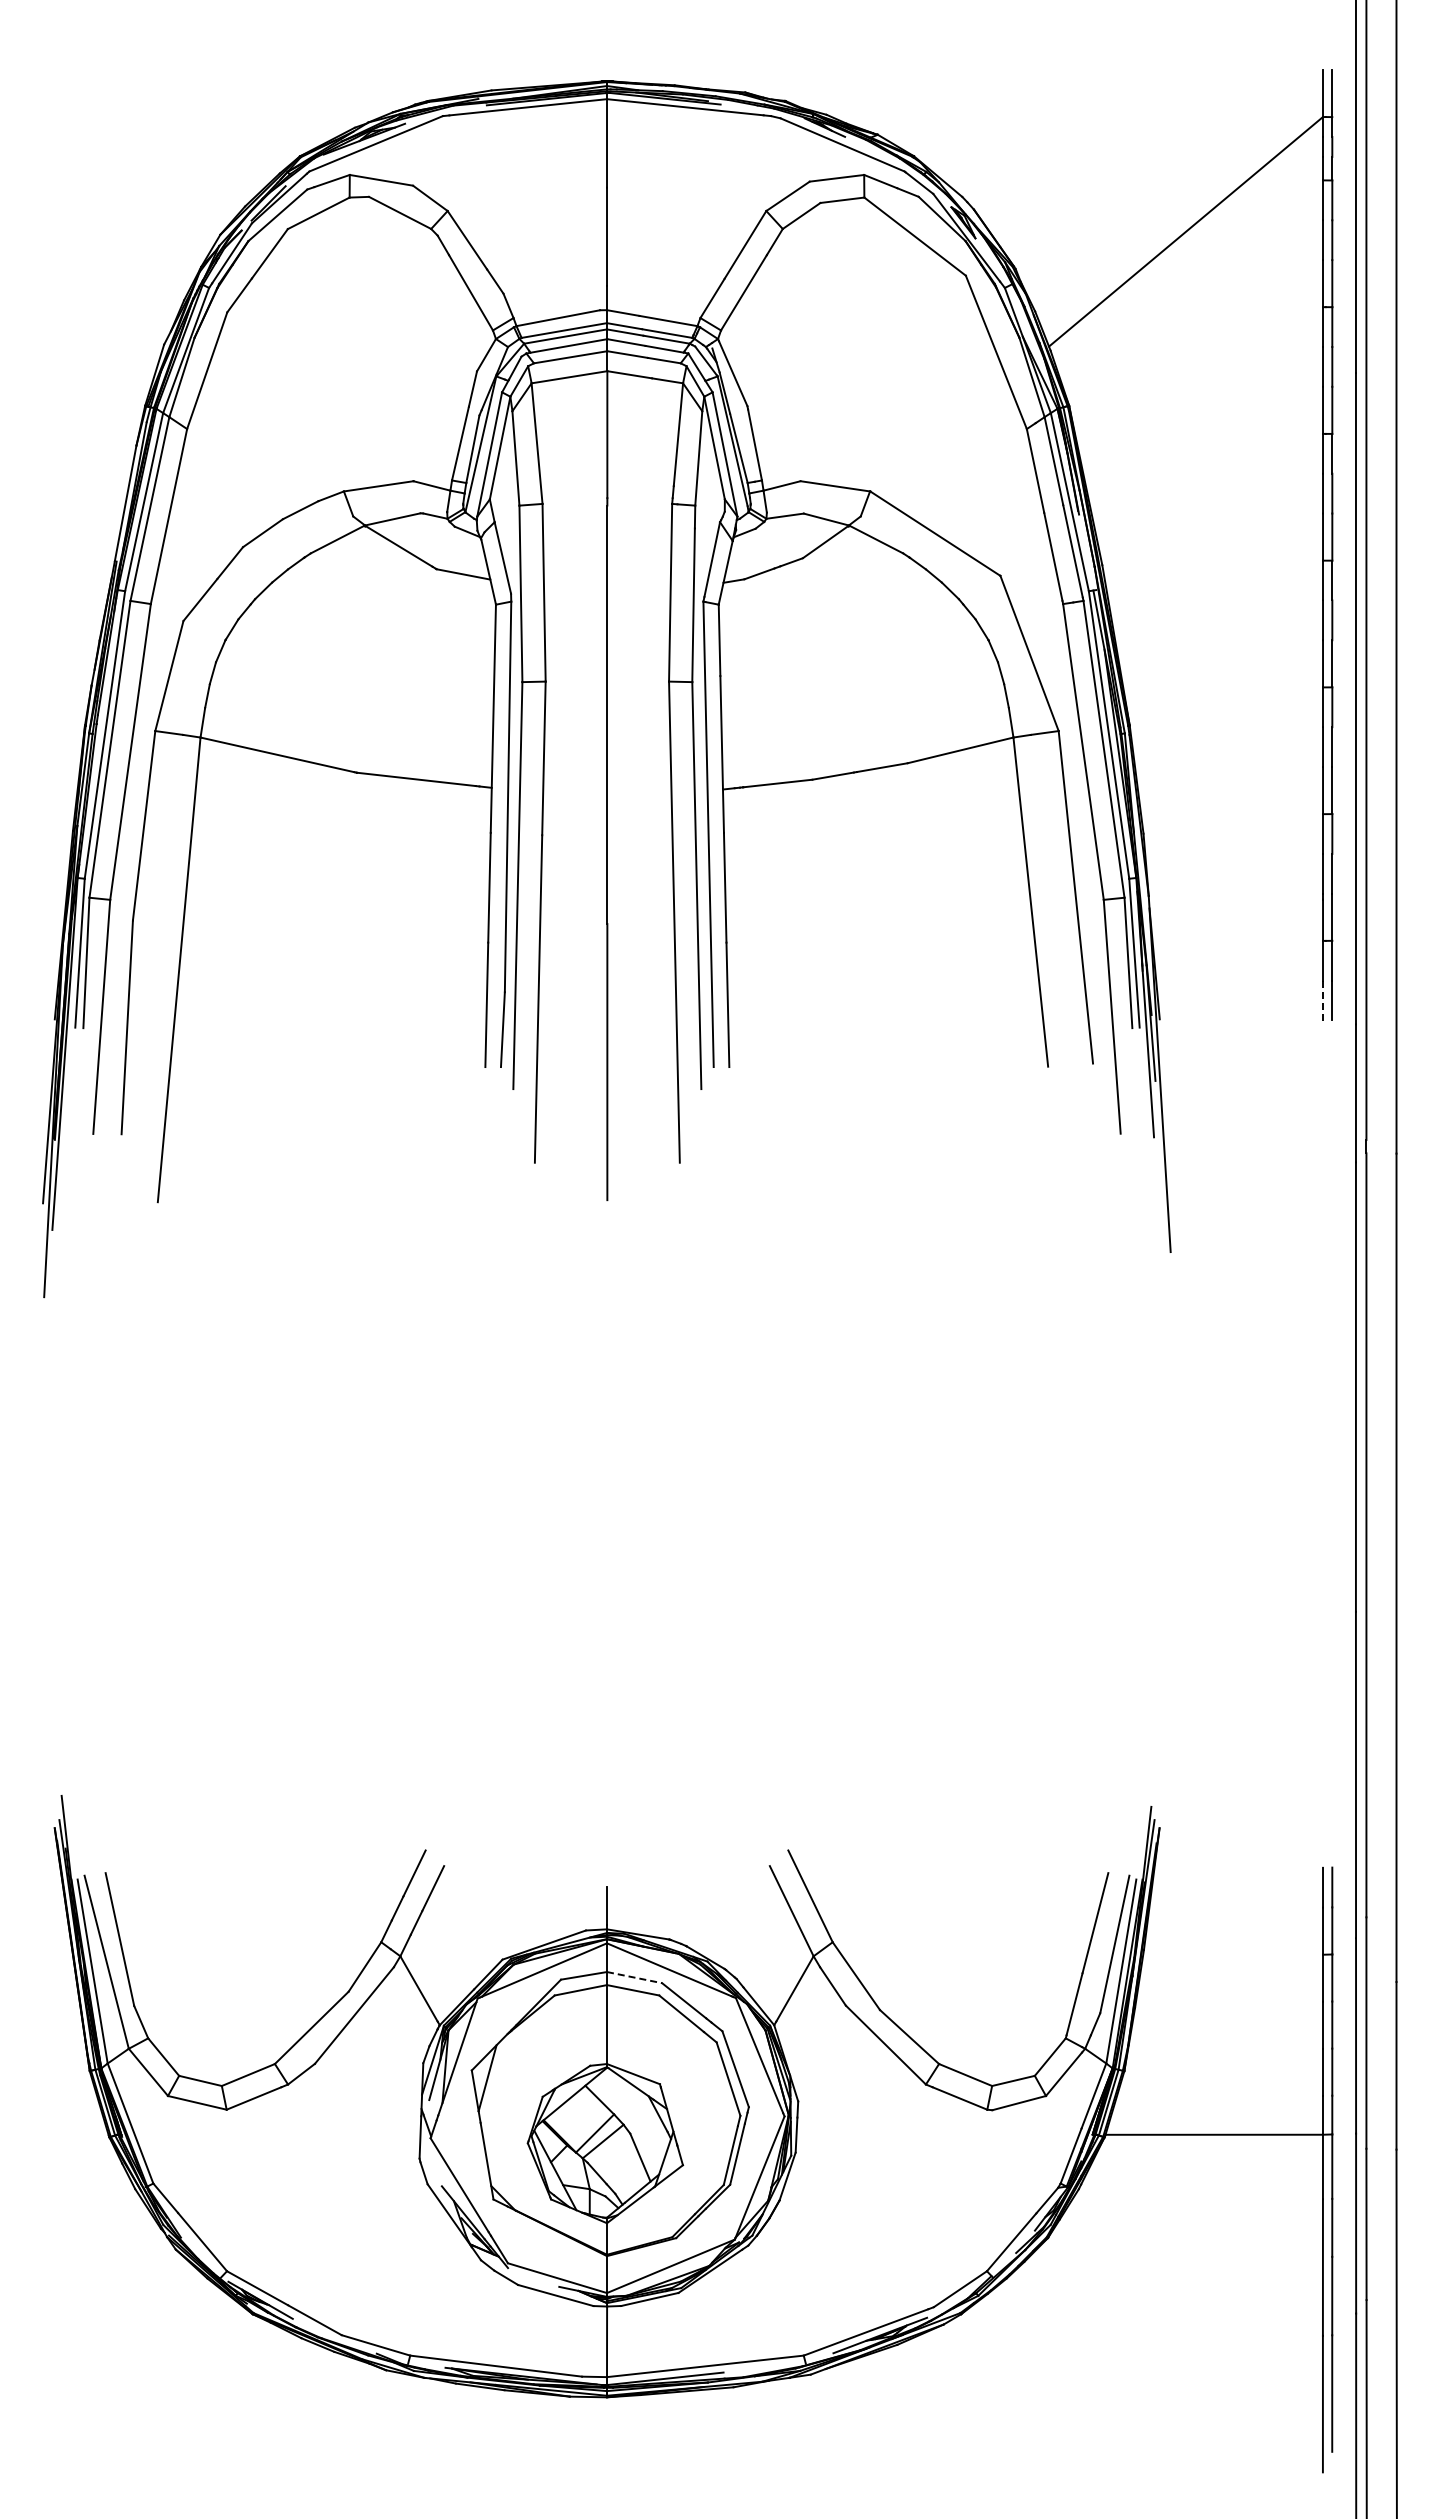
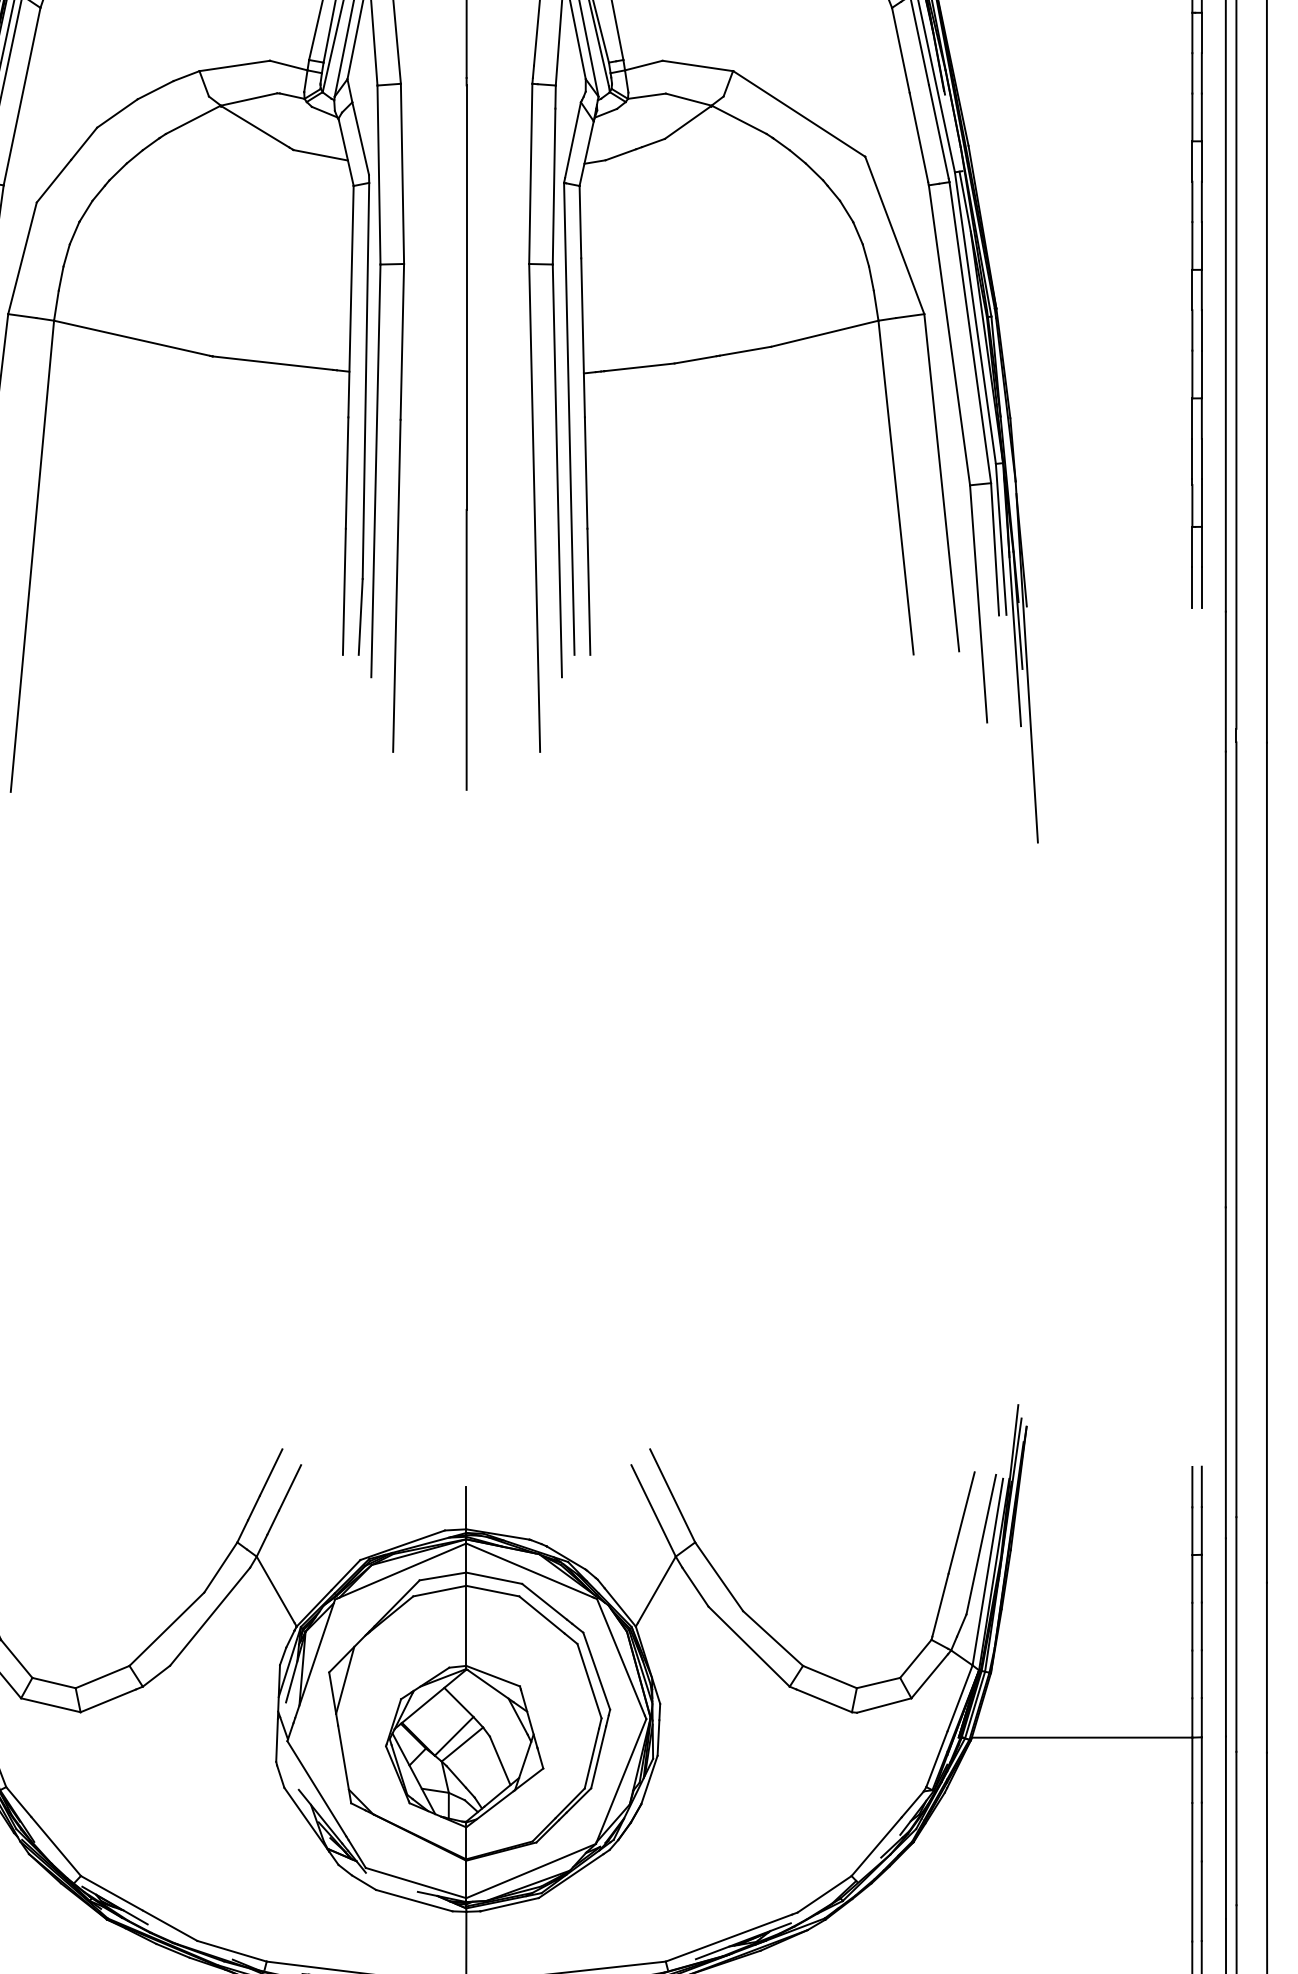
line: (1323, 1000) -> (1192, 587), dashed -> solid
line: (635, 1977) -> (495, 1578), dashed -> solid

